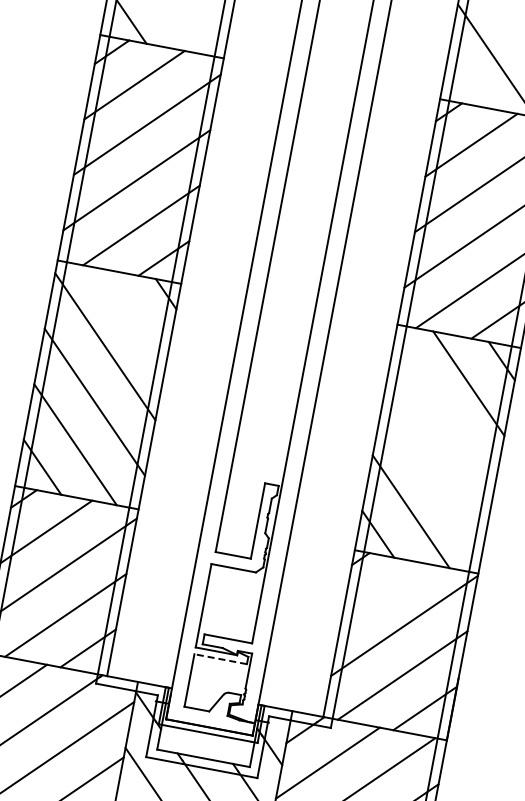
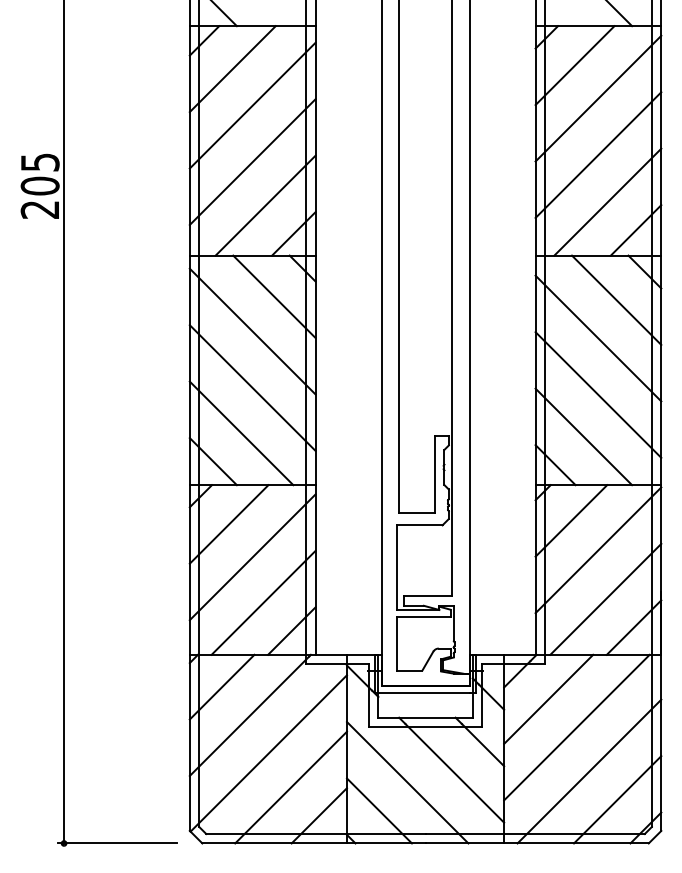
line: (133, 316) -> (274, 296), added
line: (443, 417) -> (598, 338), added
line: (433, 472) -> (598, 394), added
line: (383, 591) -> (571, 520), added
line: (221, 659) -> (424, 617), dashed -> solid

